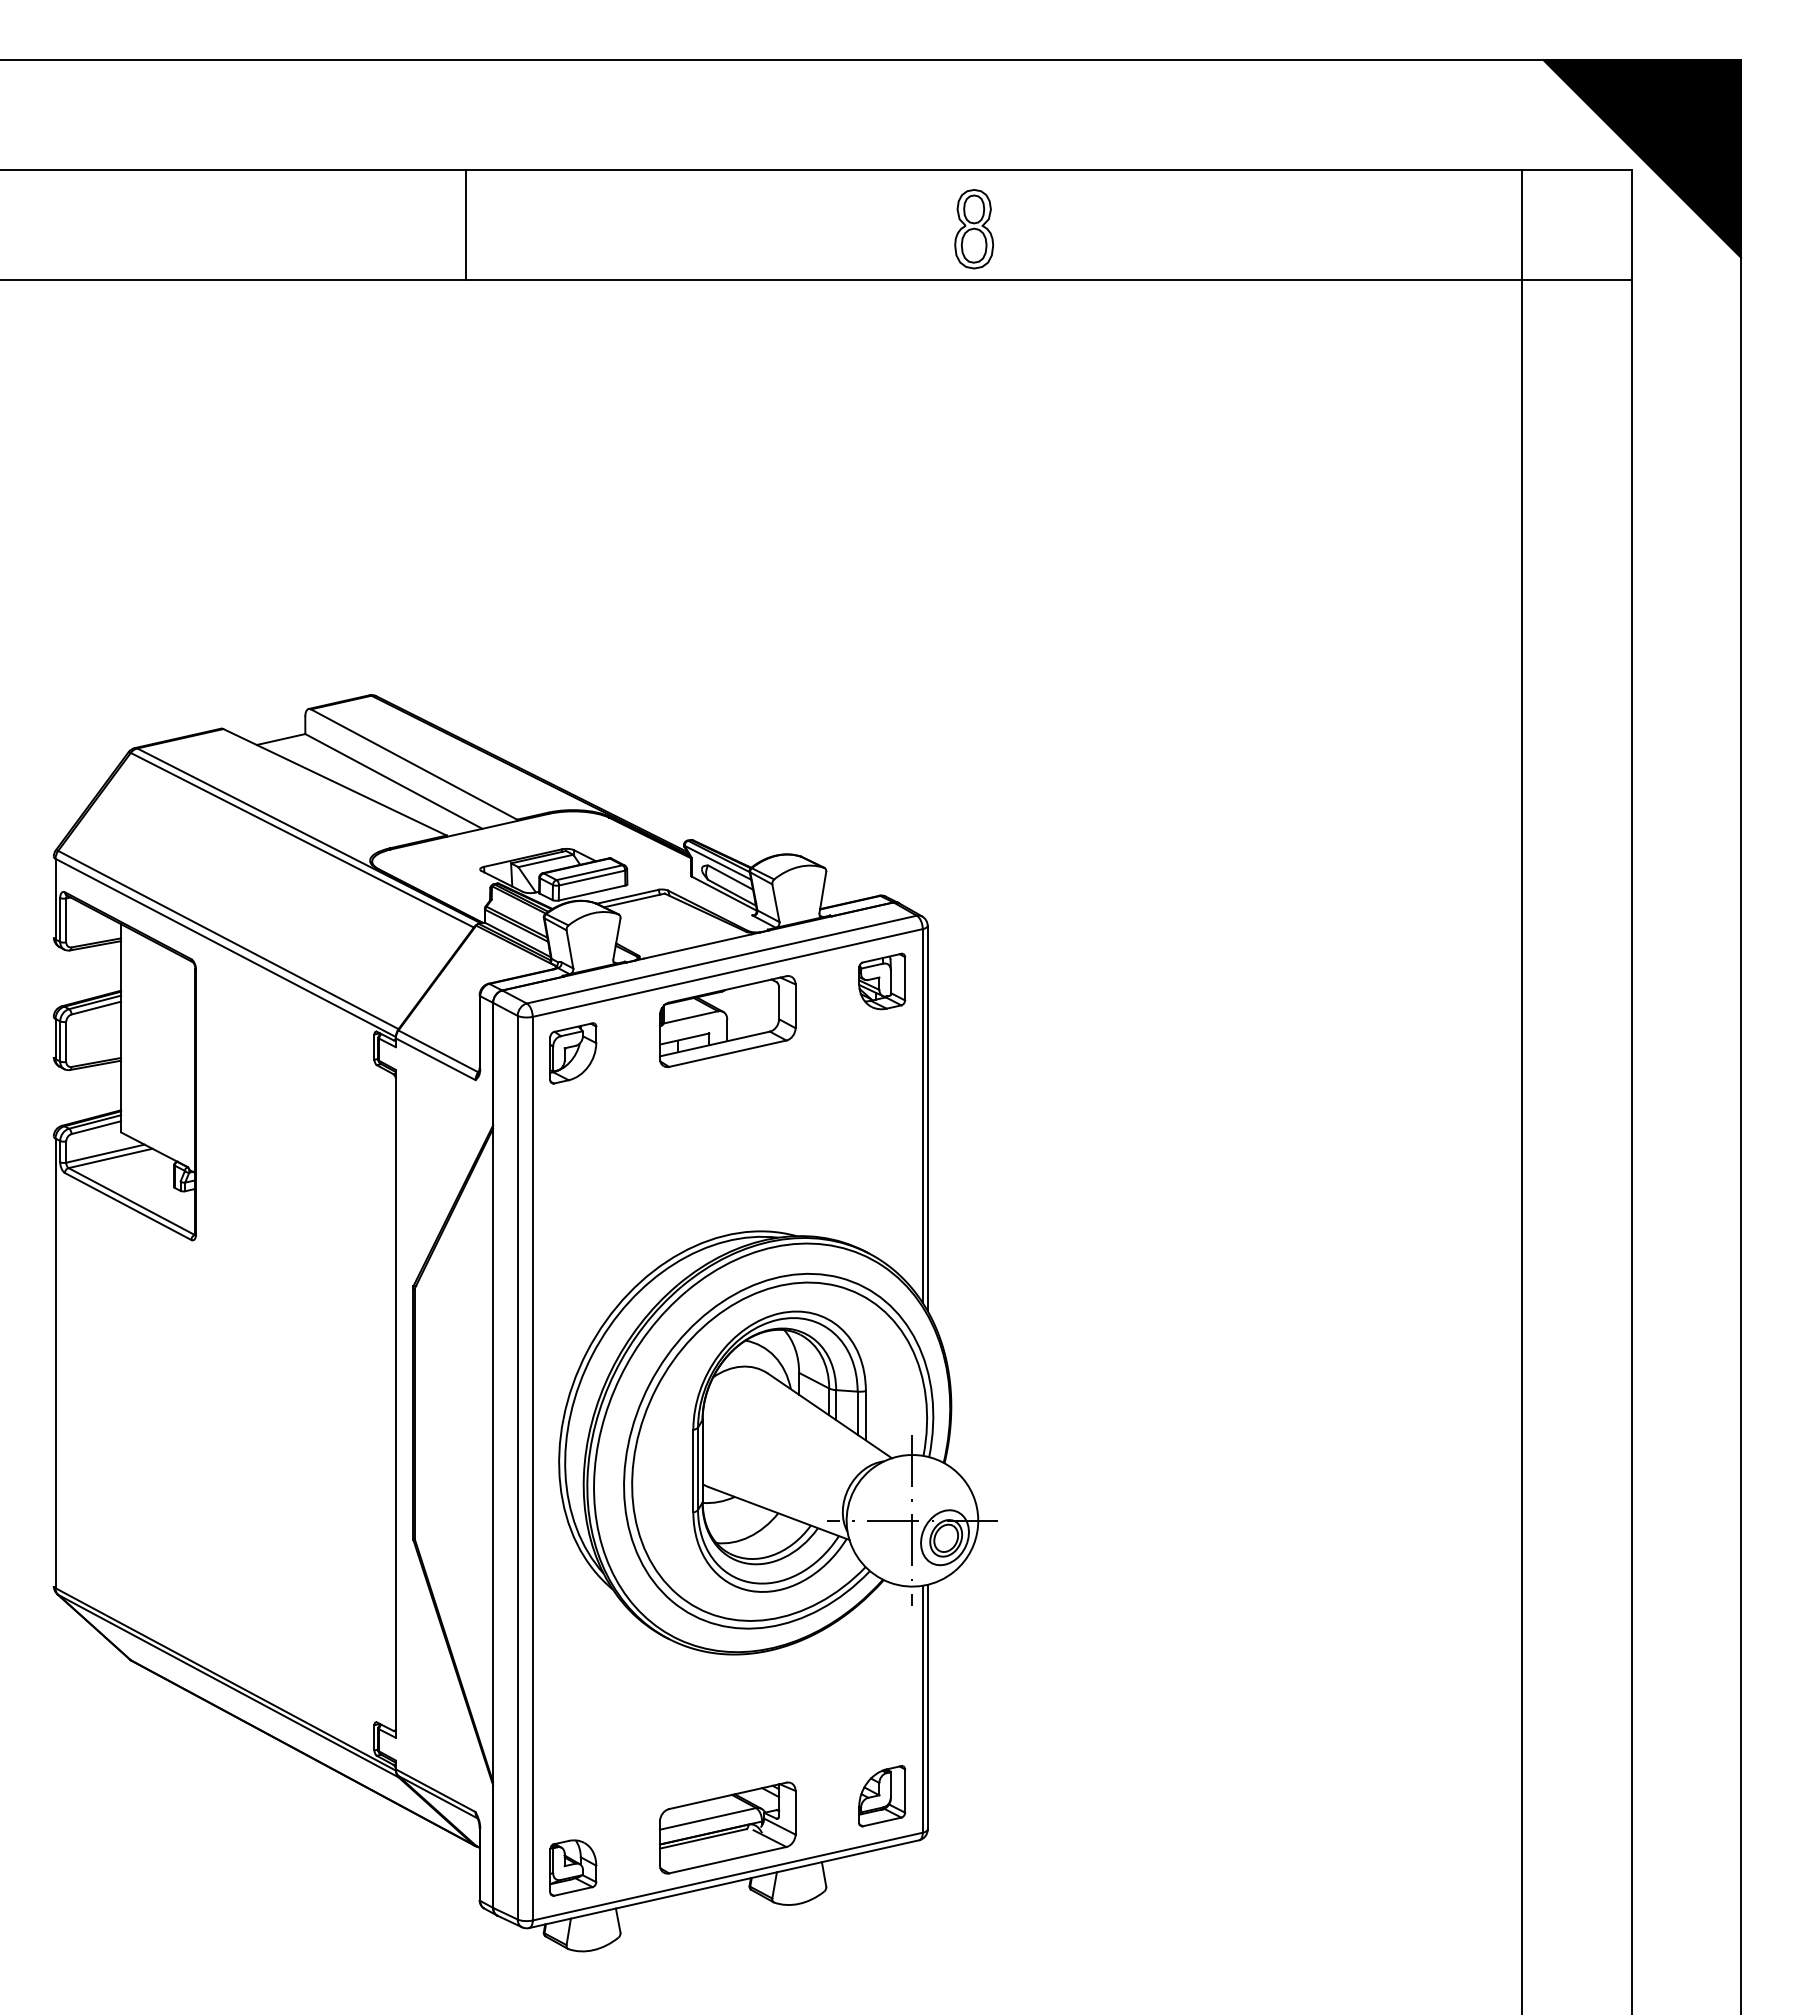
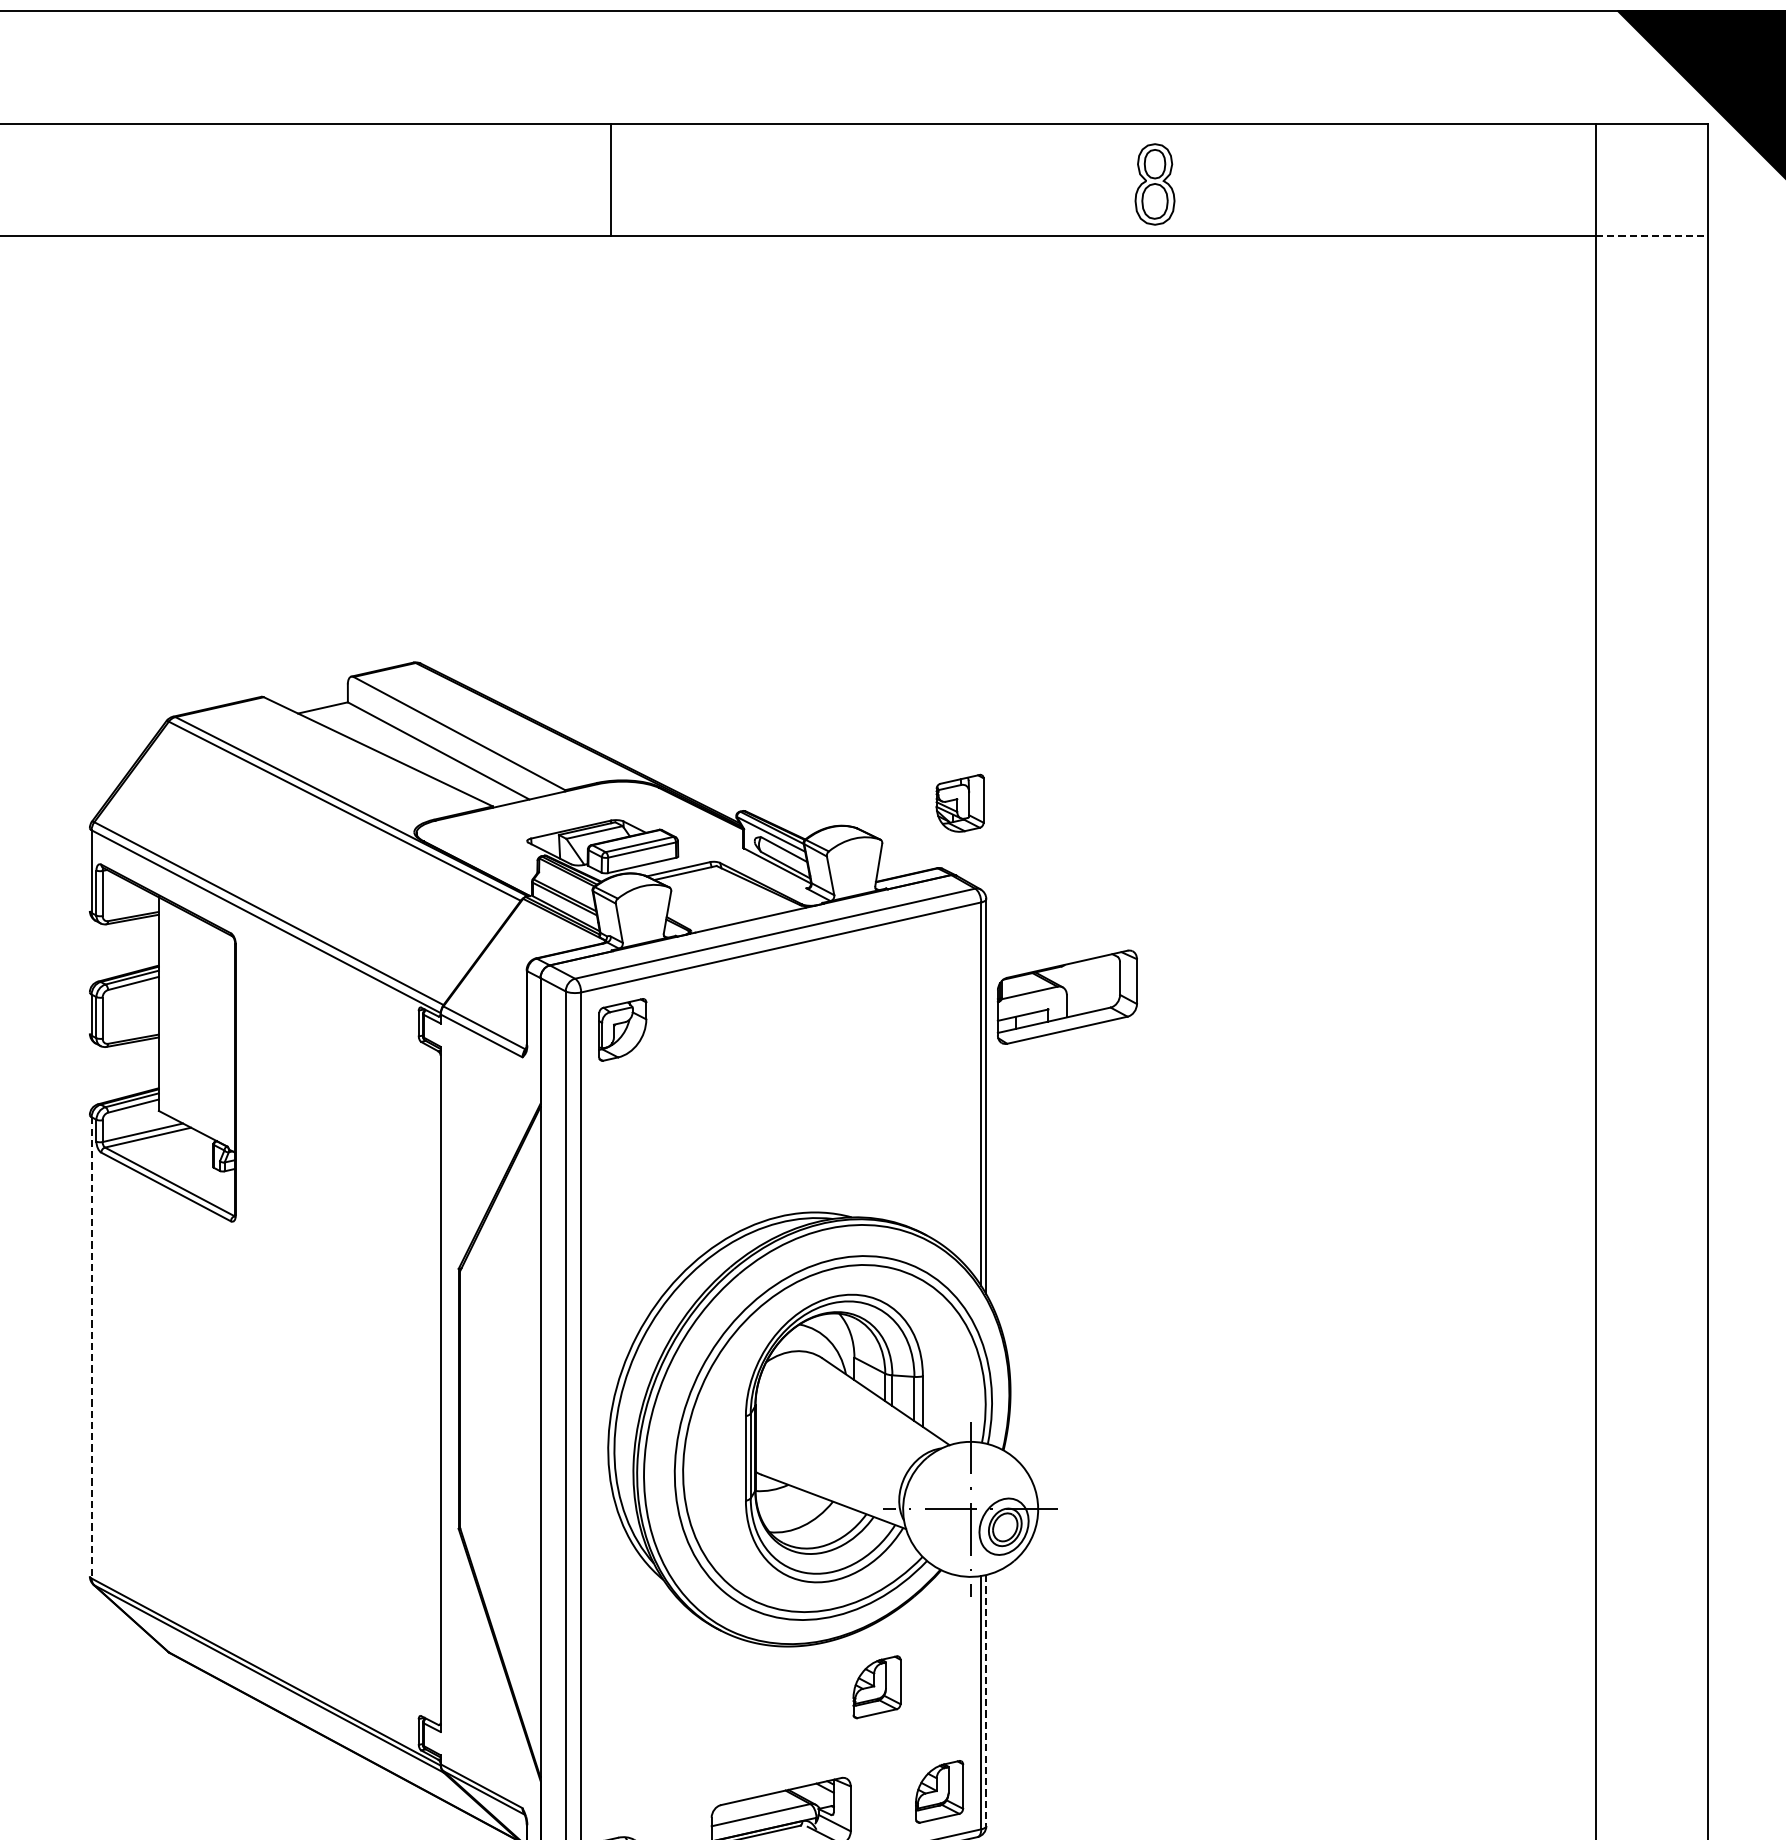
line: (466, 224) -> (611, 179), moved
part: (974, 229) -> (1155, 184), moved
line: (1576, 279) -> (1651, 236), solid -> dashed
part: (882, 981) -> (960, 803), moved
part: (727, 1021) -> (1067, 997), moved
line: (55, 1363) -> (91, 1348), solid -> dashed
part: (821, 1694) -> (877, 1687), added
line: (927, 1707) -> (986, 1700), solid -> dashed

